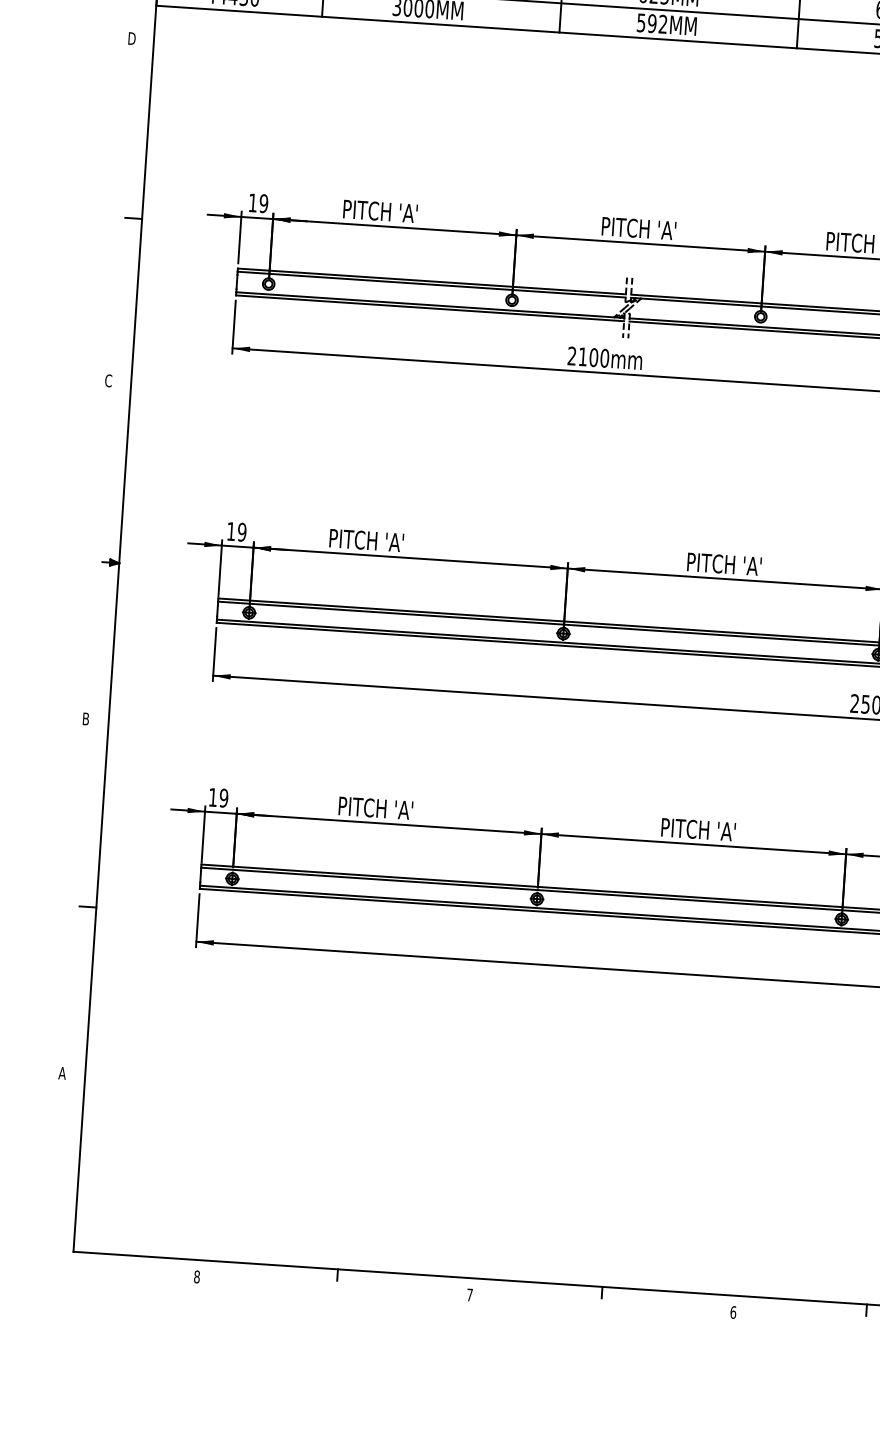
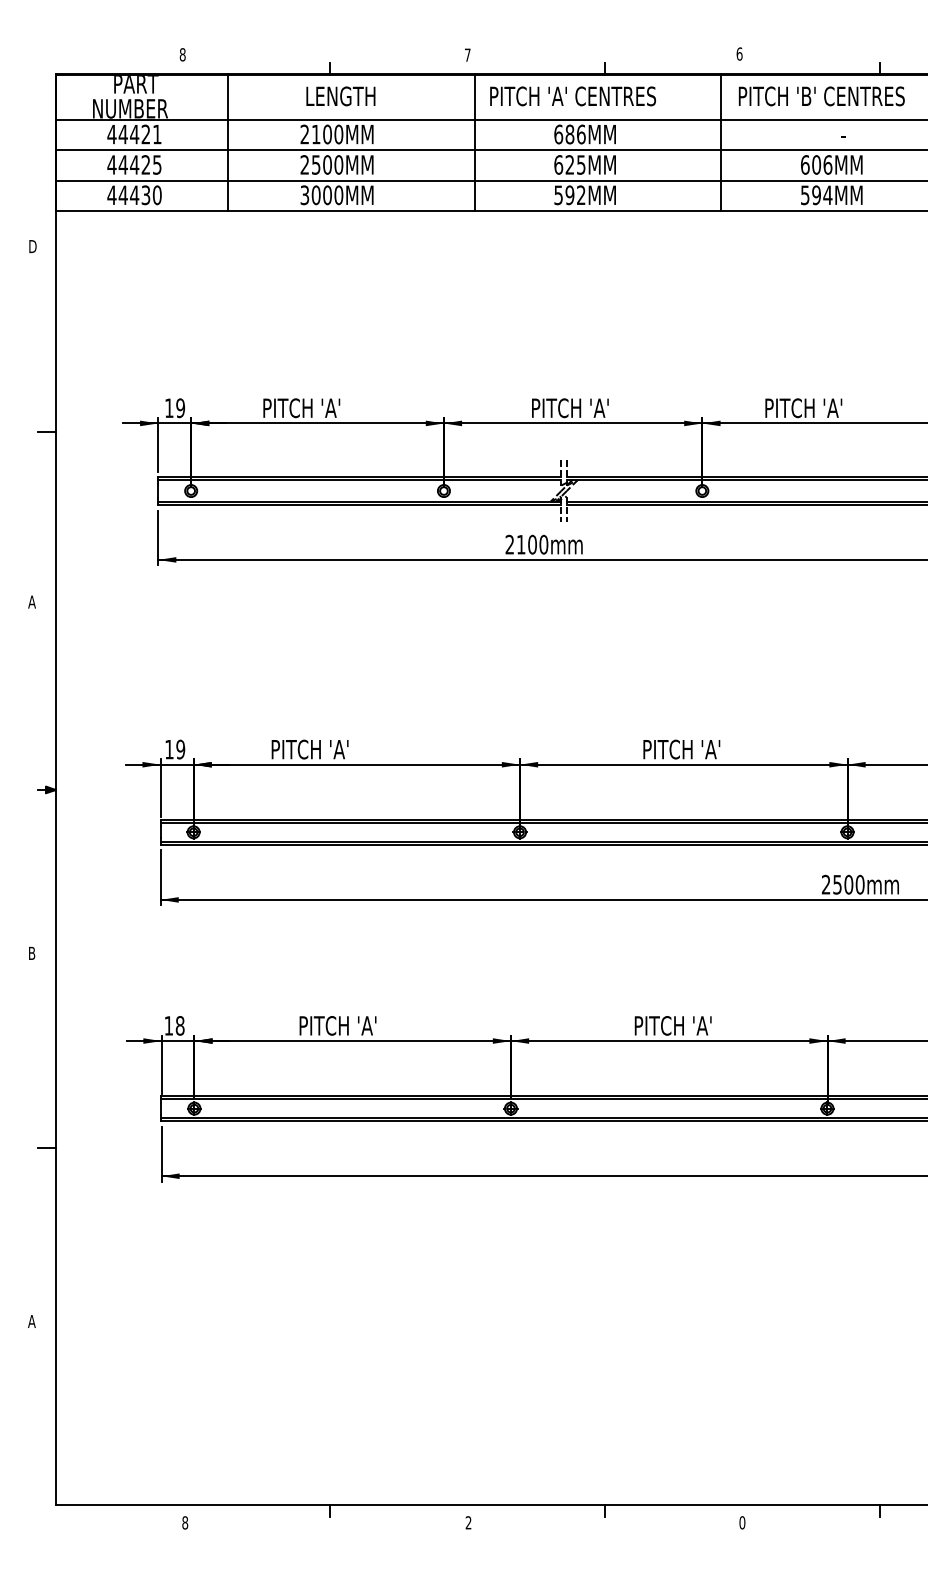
text: (107, 380) -> (31, 601), C -> A
text: (223, 797) -> (179, 1025), 19 -> 18
text: (469, 1294) -> (468, 1522), 7 -> 2
text: (733, 1312) -> (742, 1522), 6 -> 0

